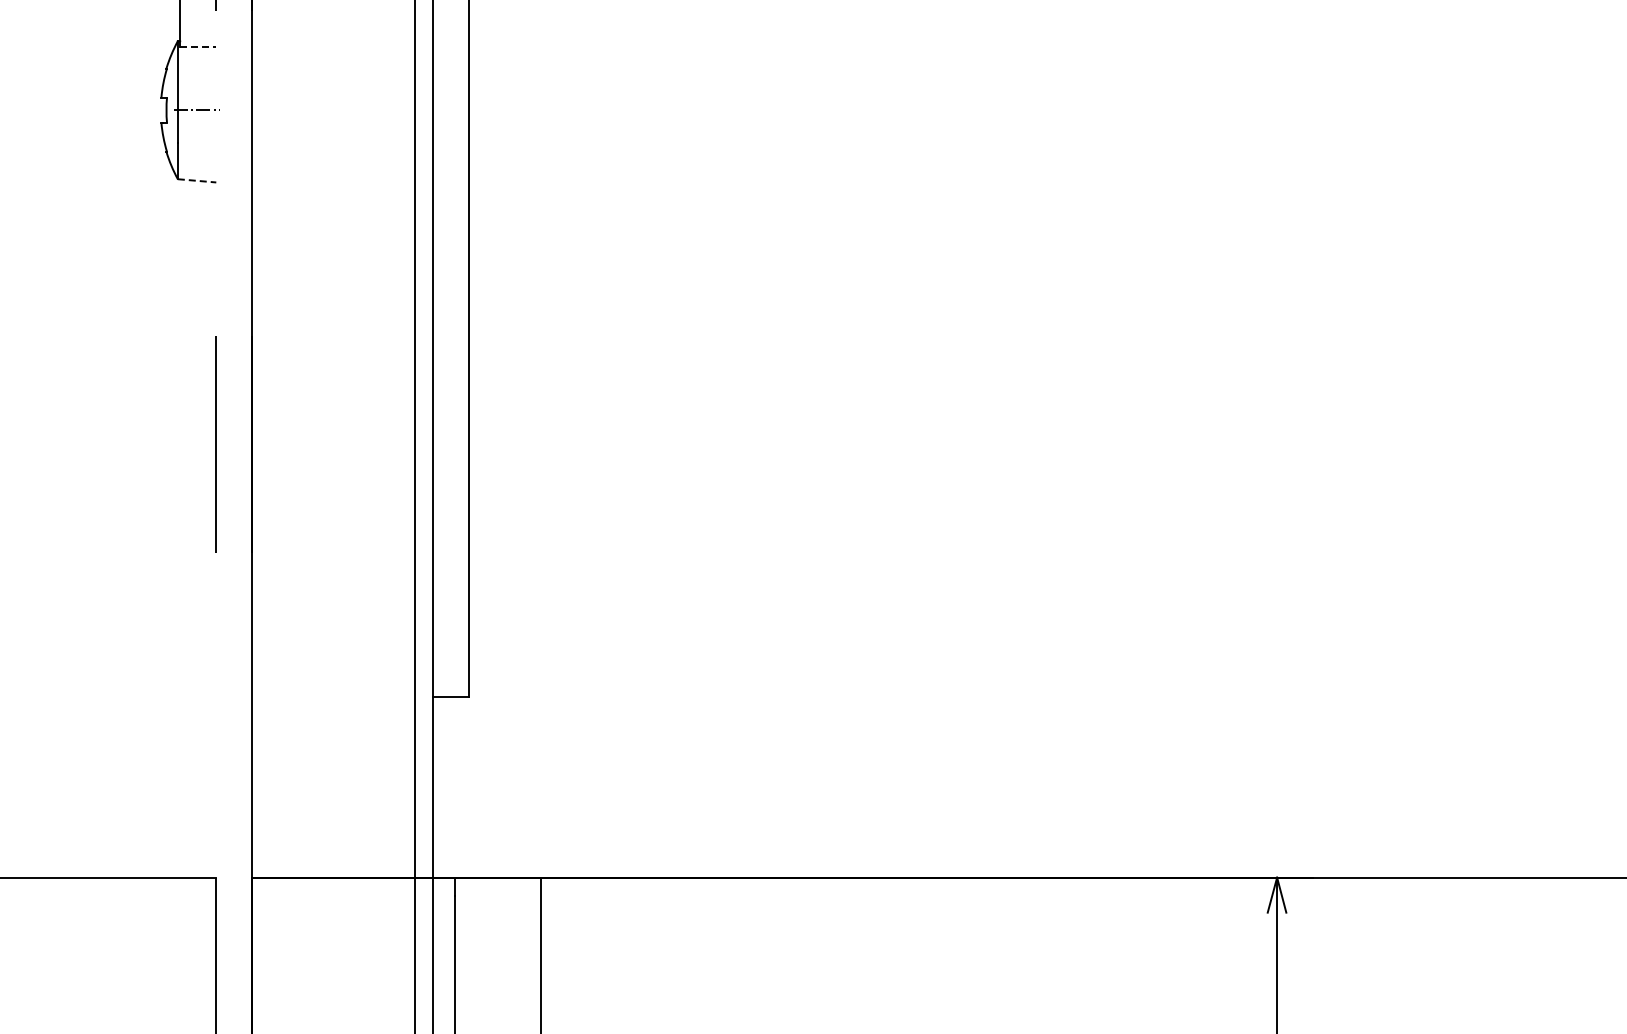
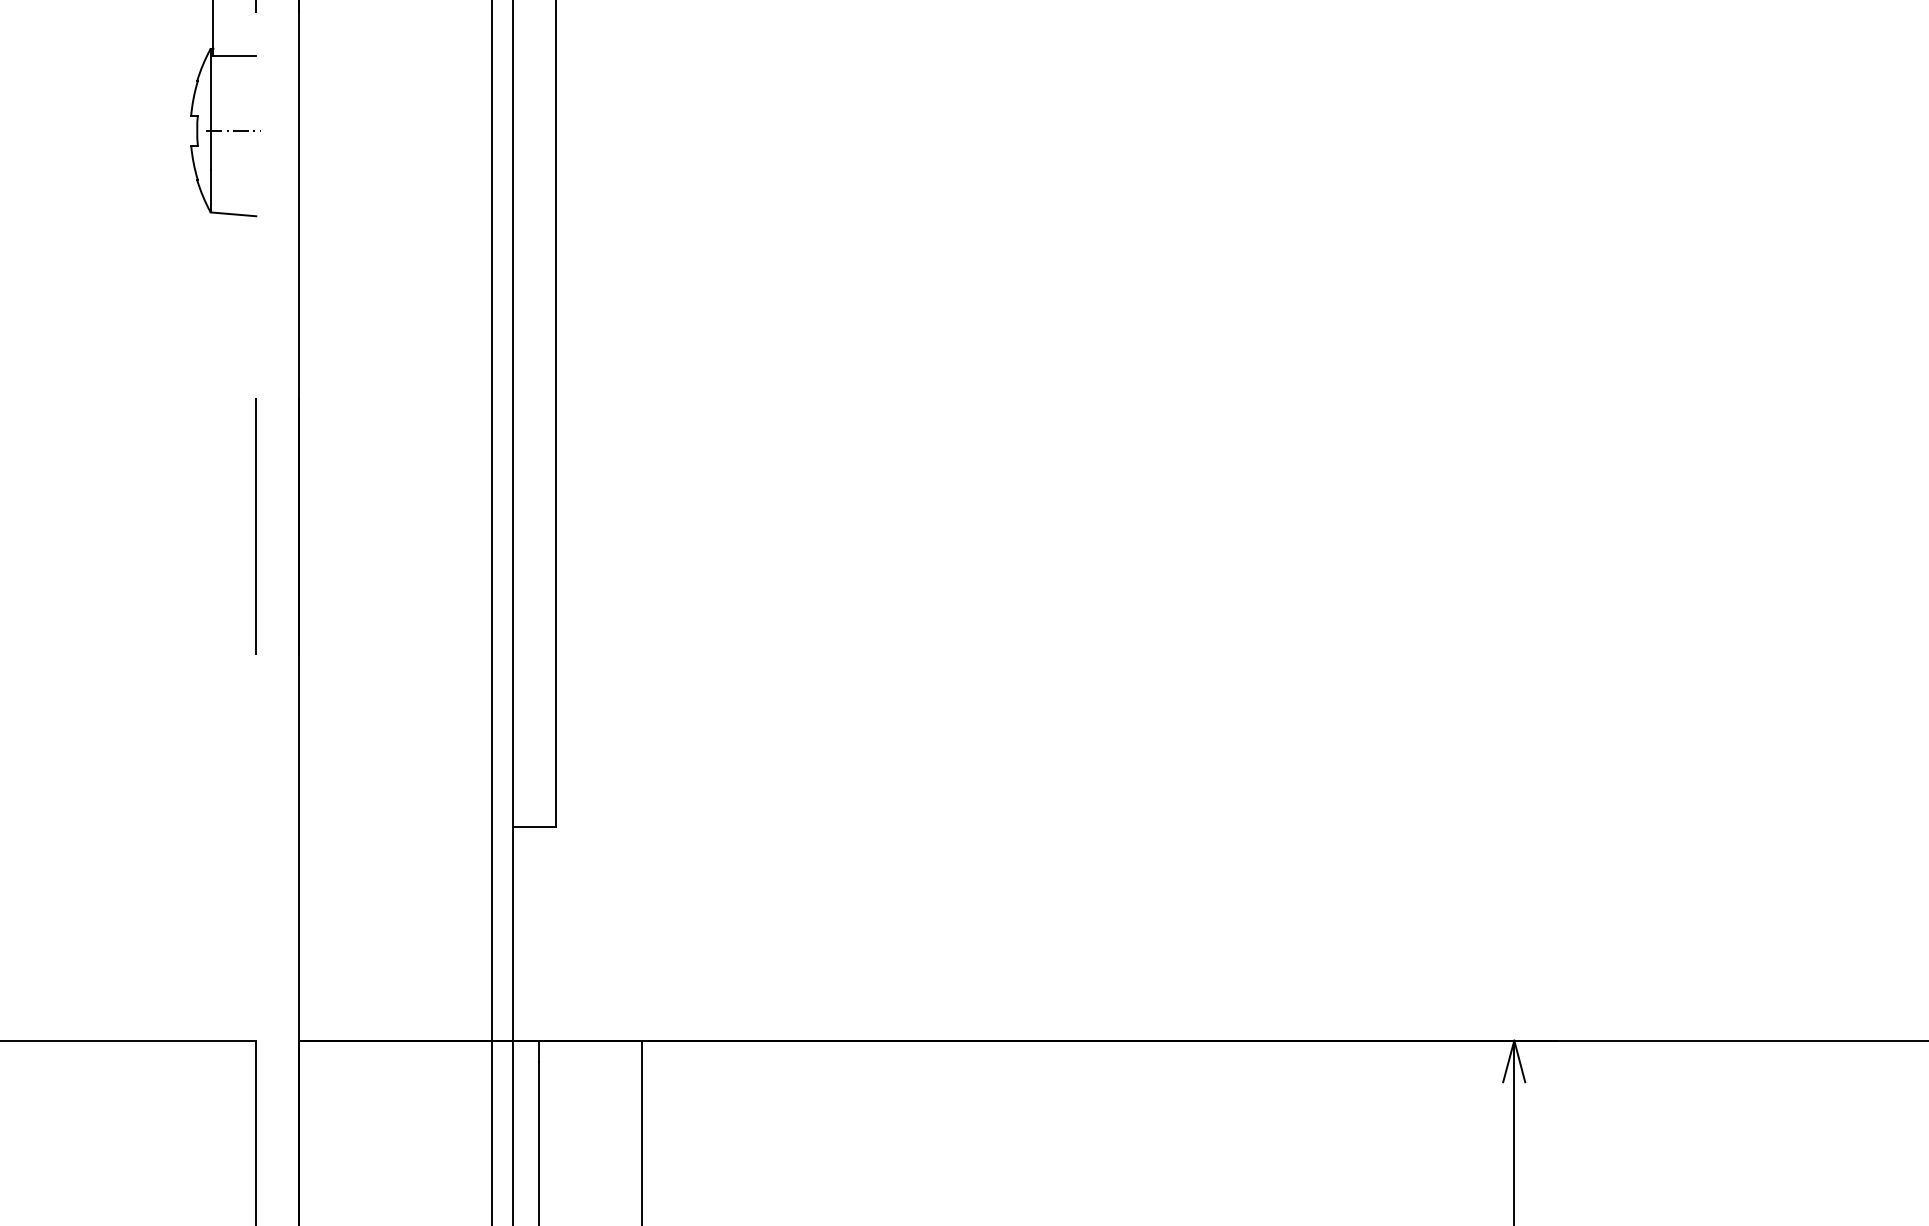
line: (198, 47) -> (235, 56), dashed -> solid
line: (197, 180) -> (233, 213), dashed -> solid

